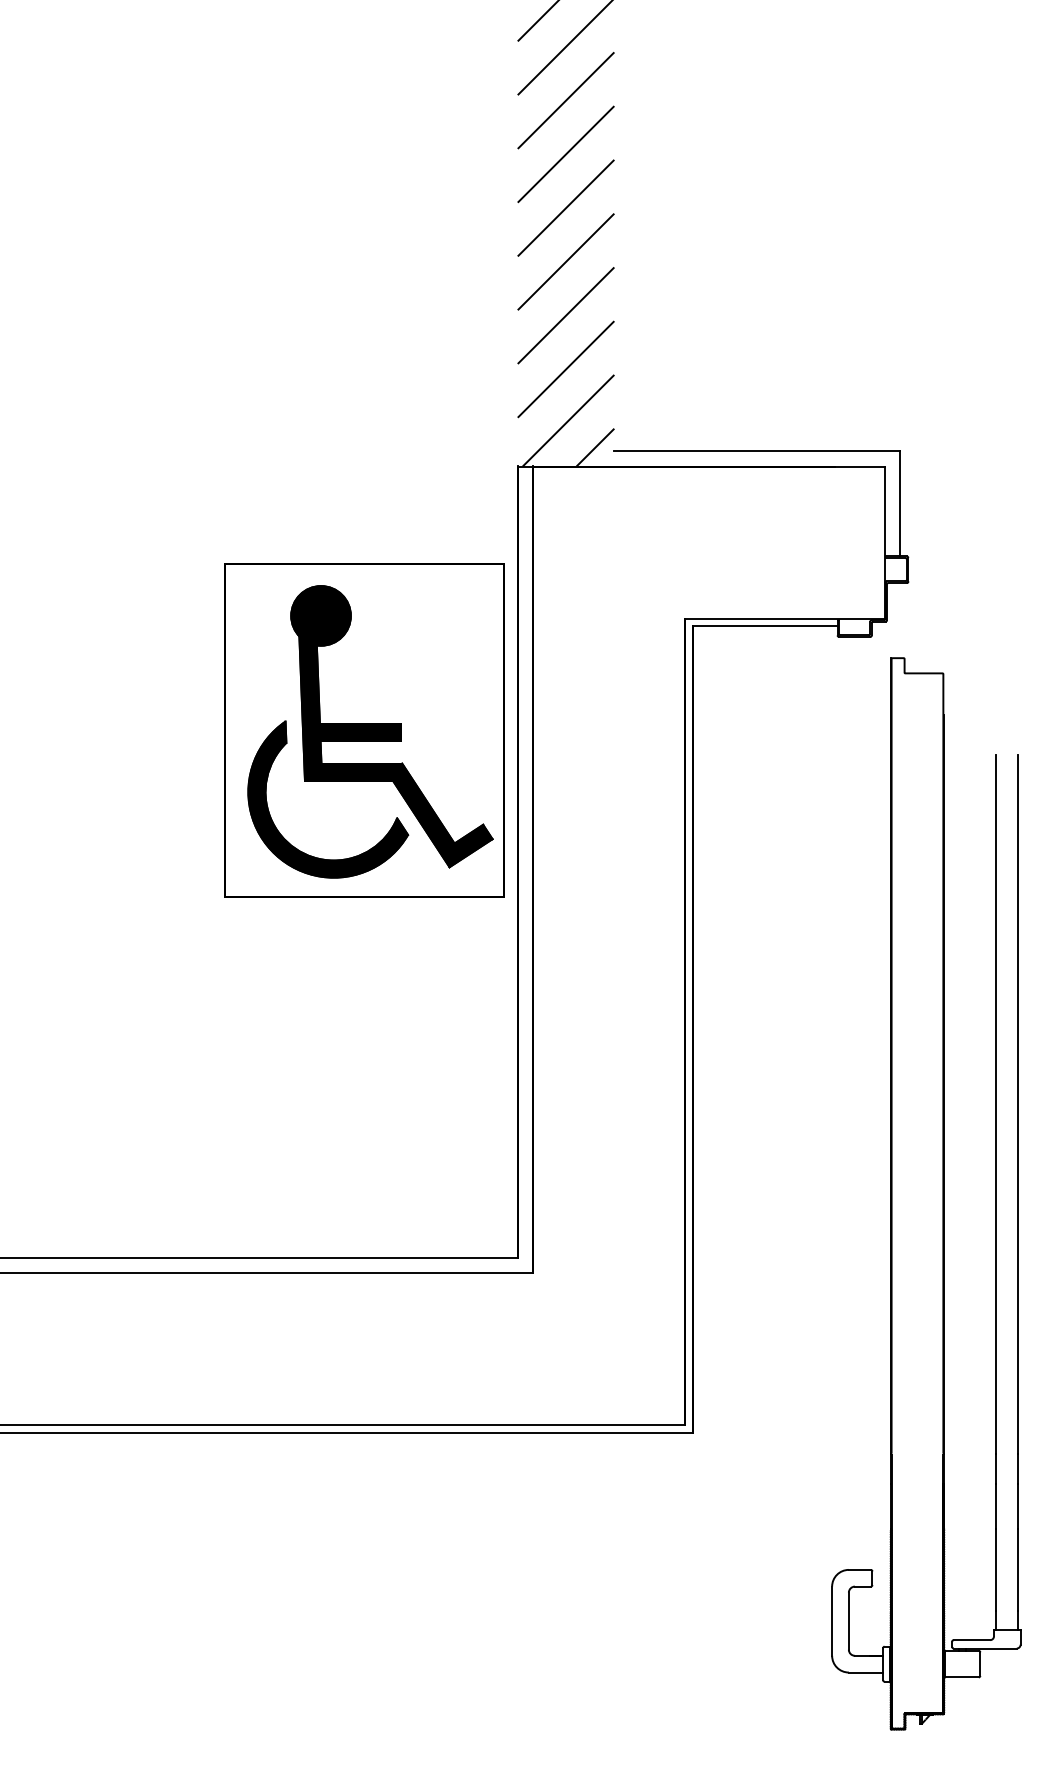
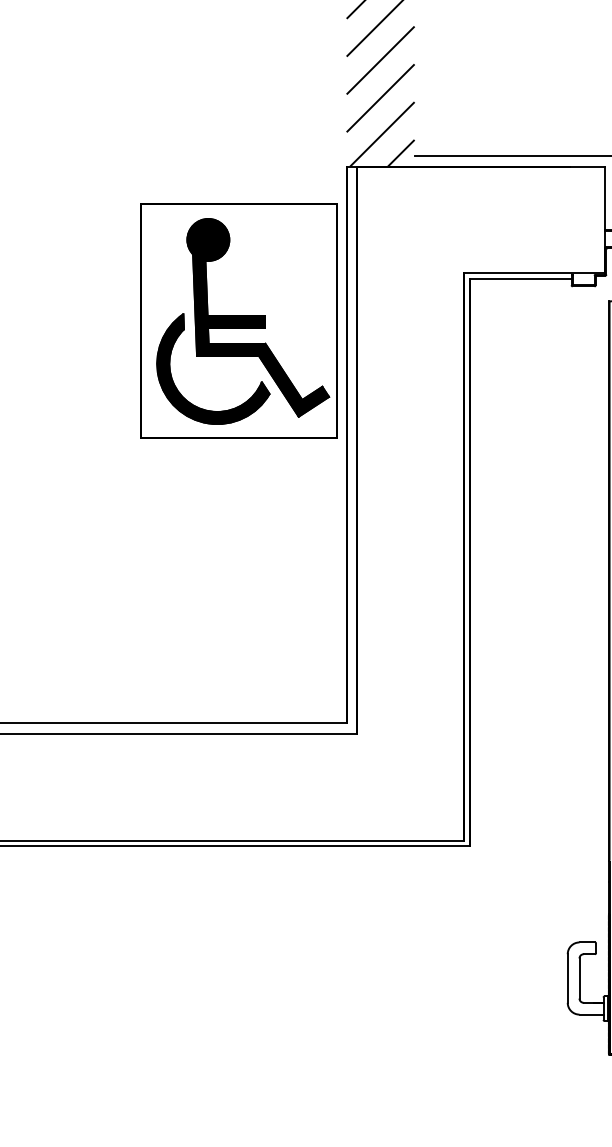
part: (364, 730) -> (238, 320), moved

